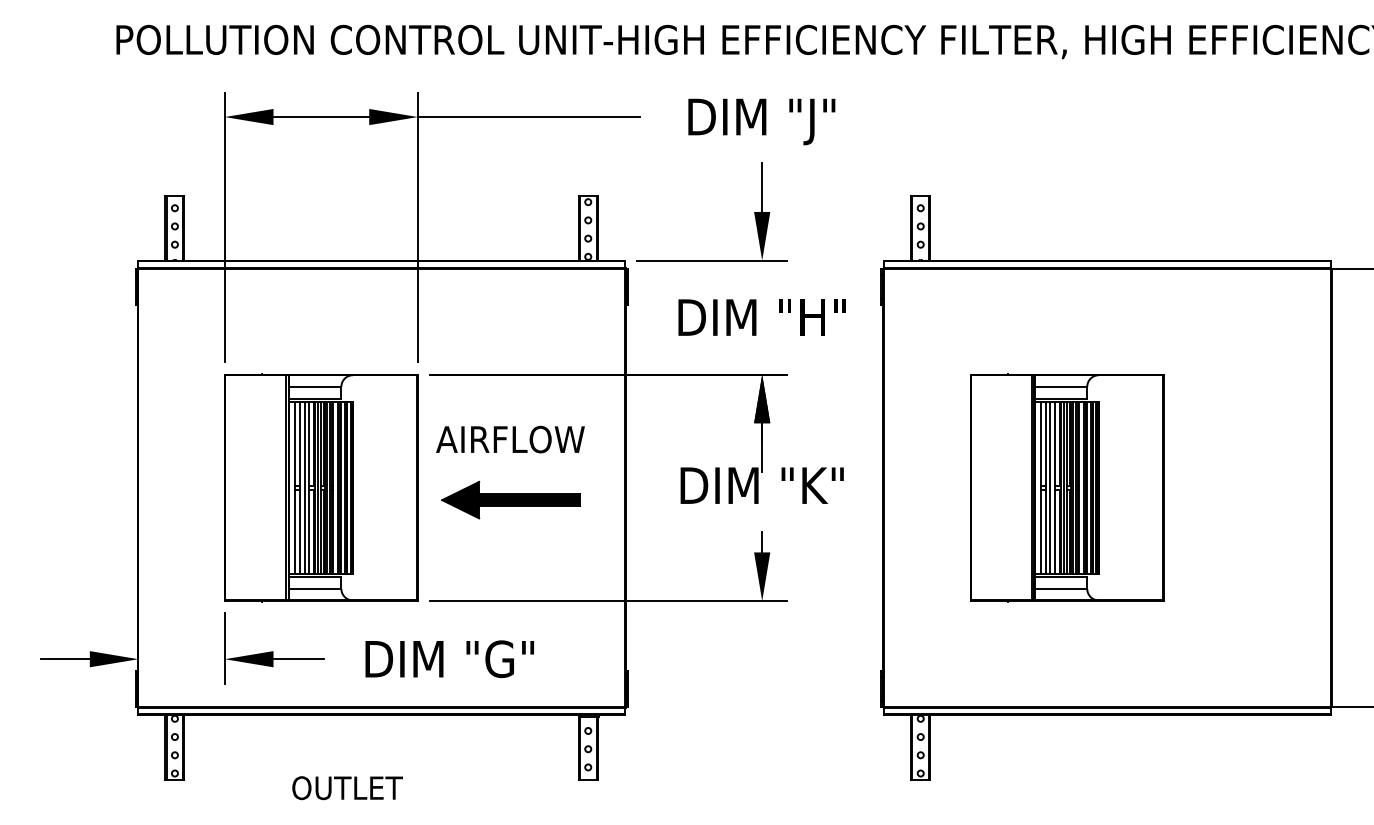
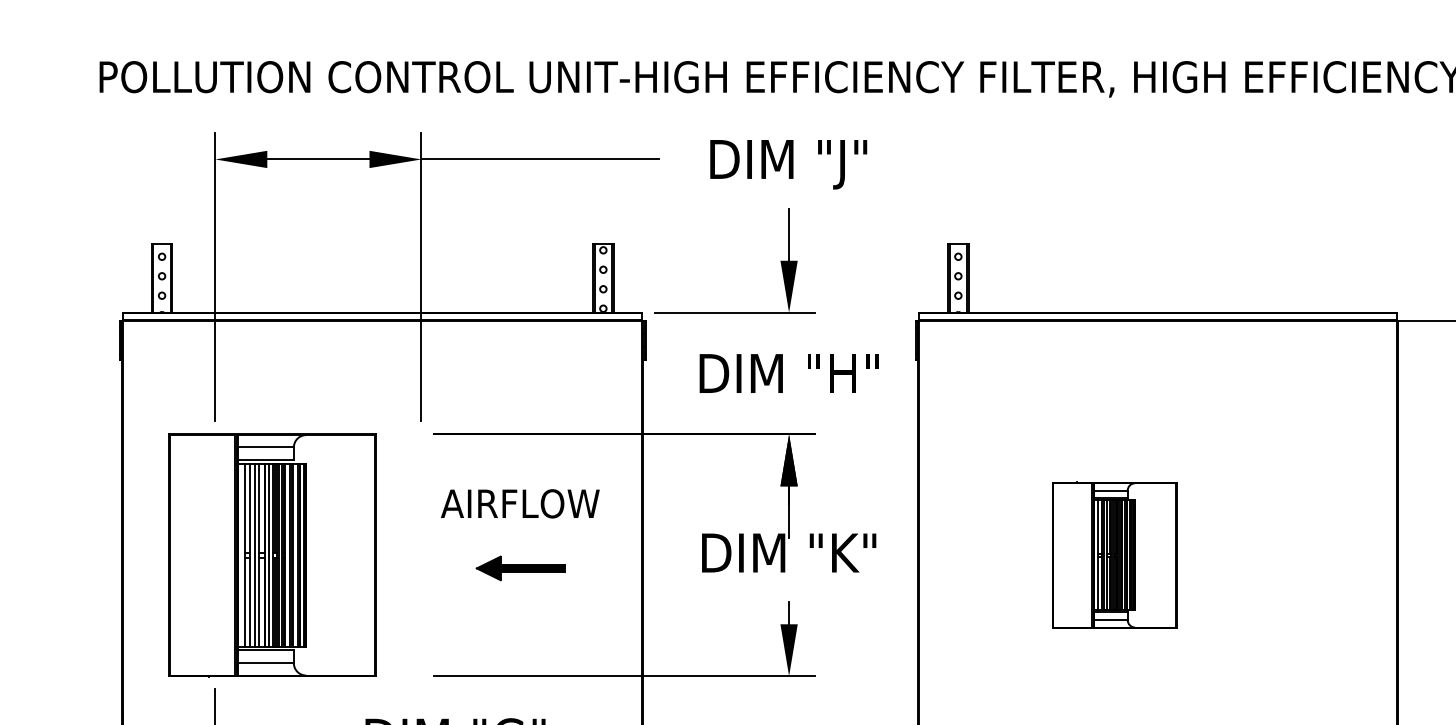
part: (321, 487) -> (272, 554), moved
part: (1067, 487) -> (1115, 554), size x0.6
part: (510, 499) -> (520, 567), size x0.6

